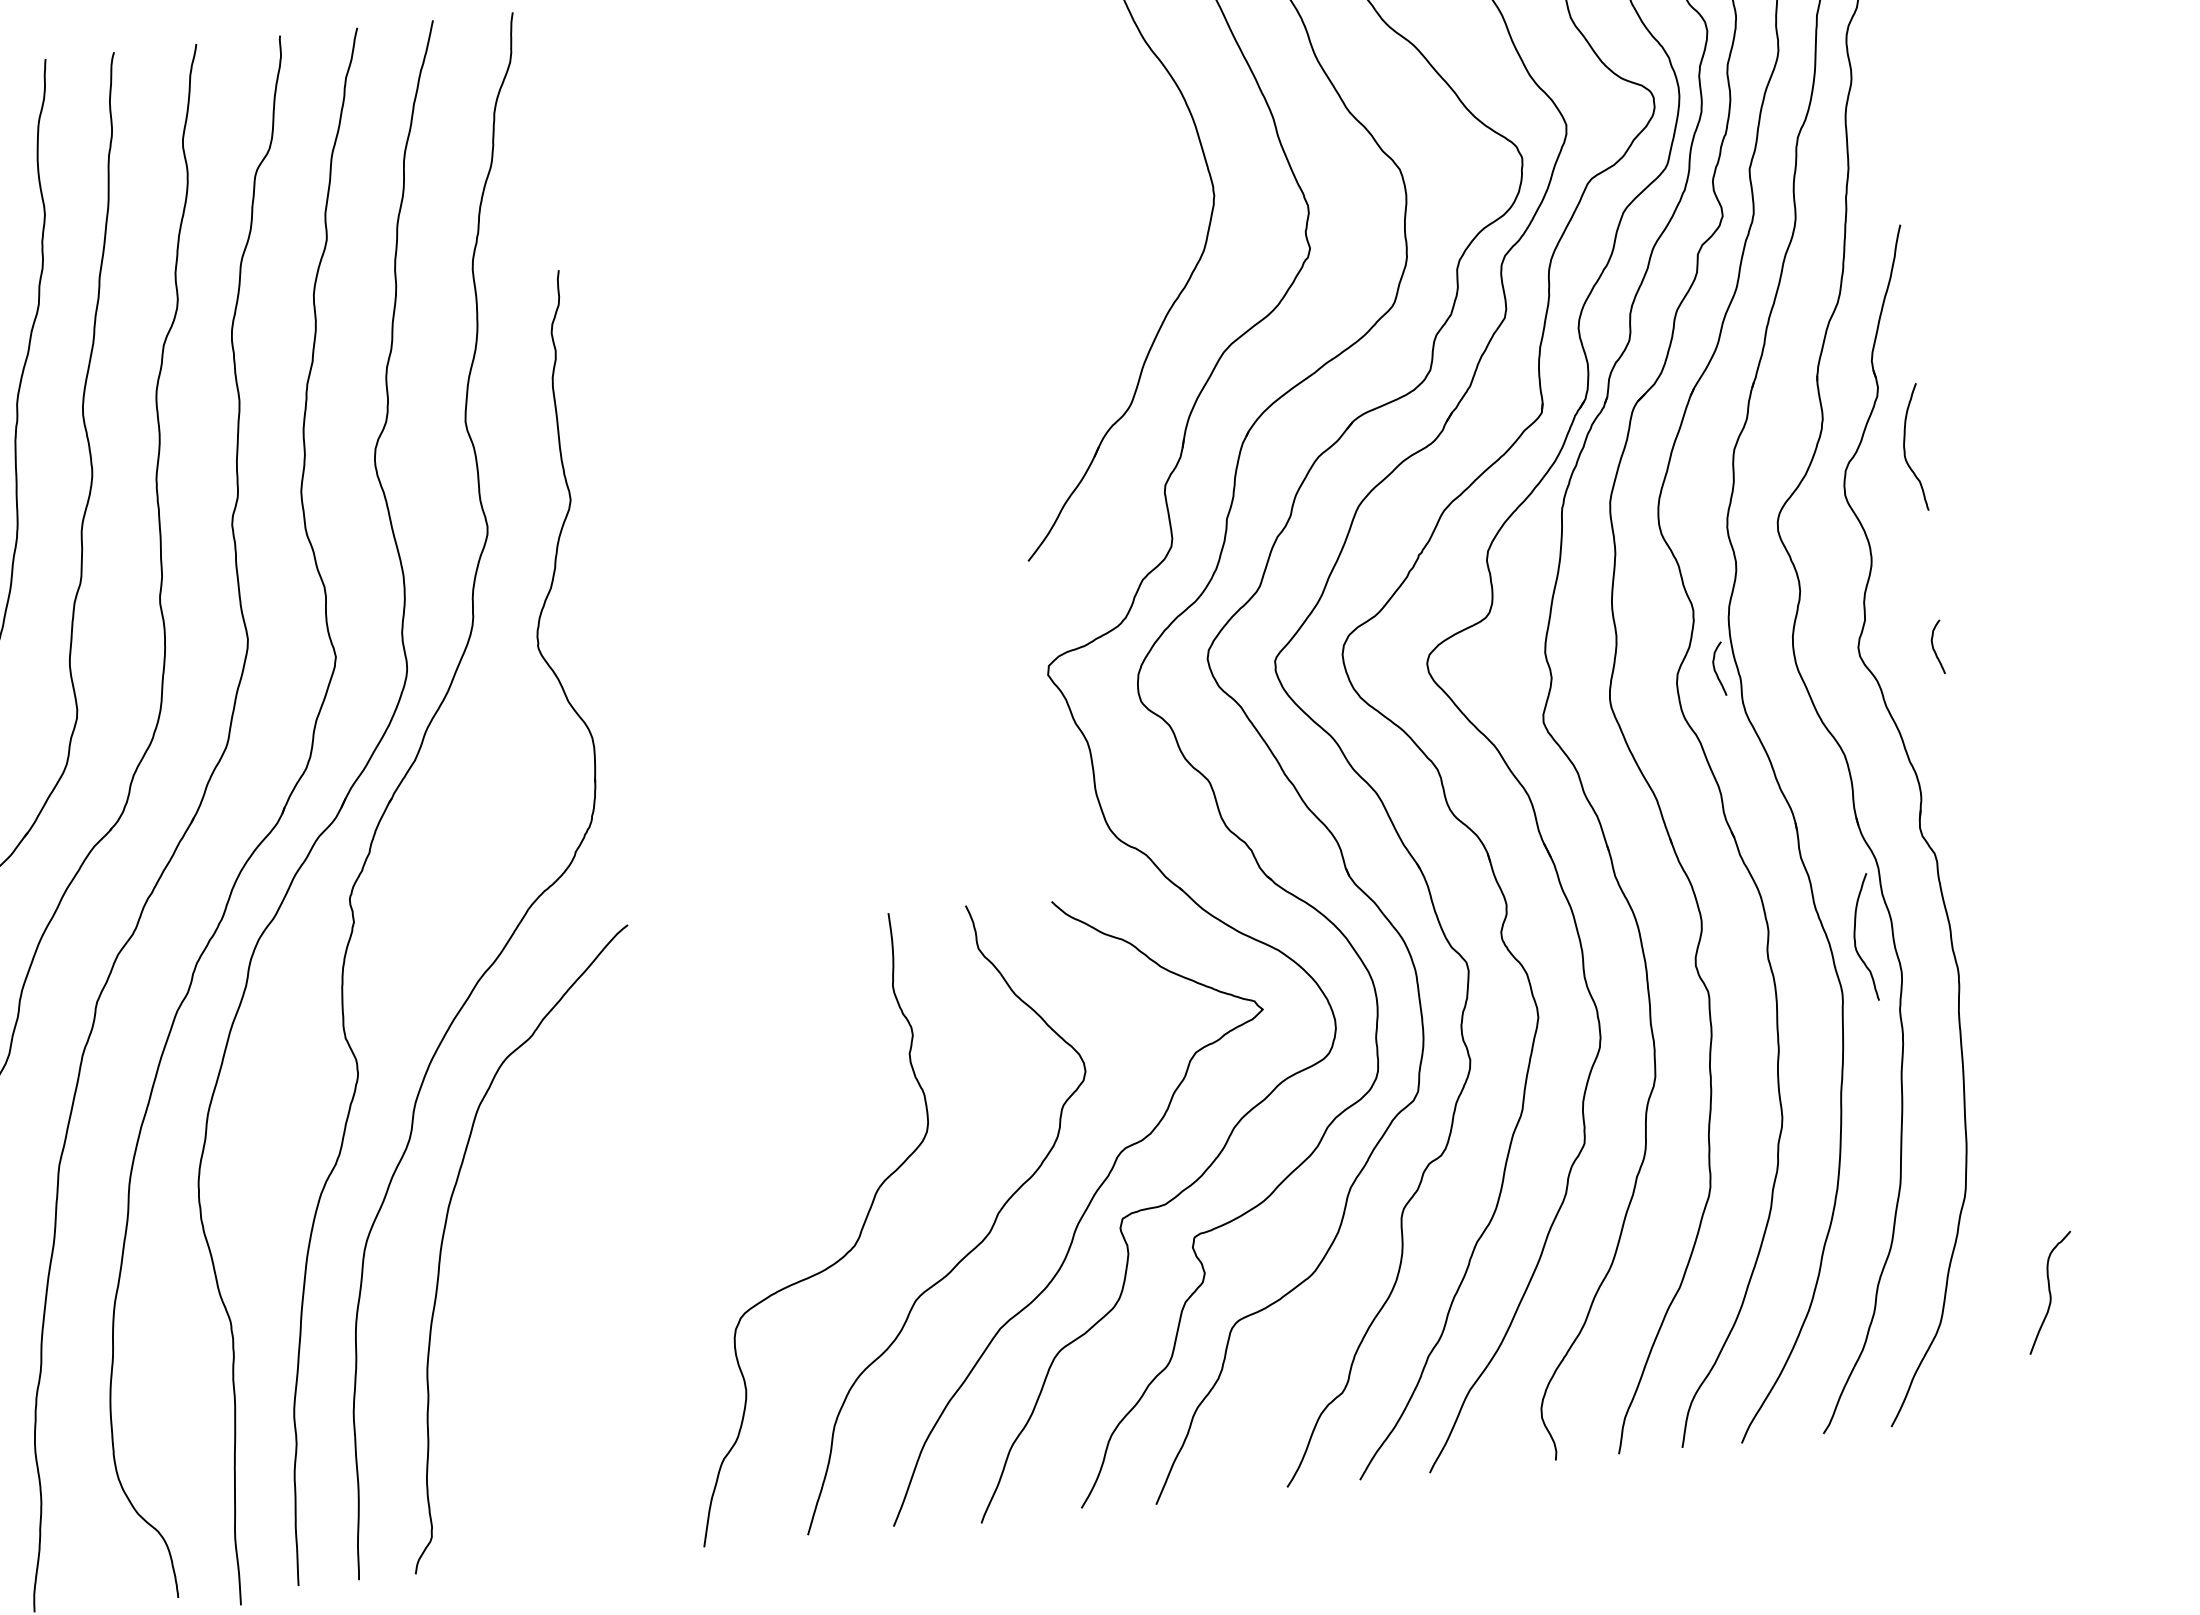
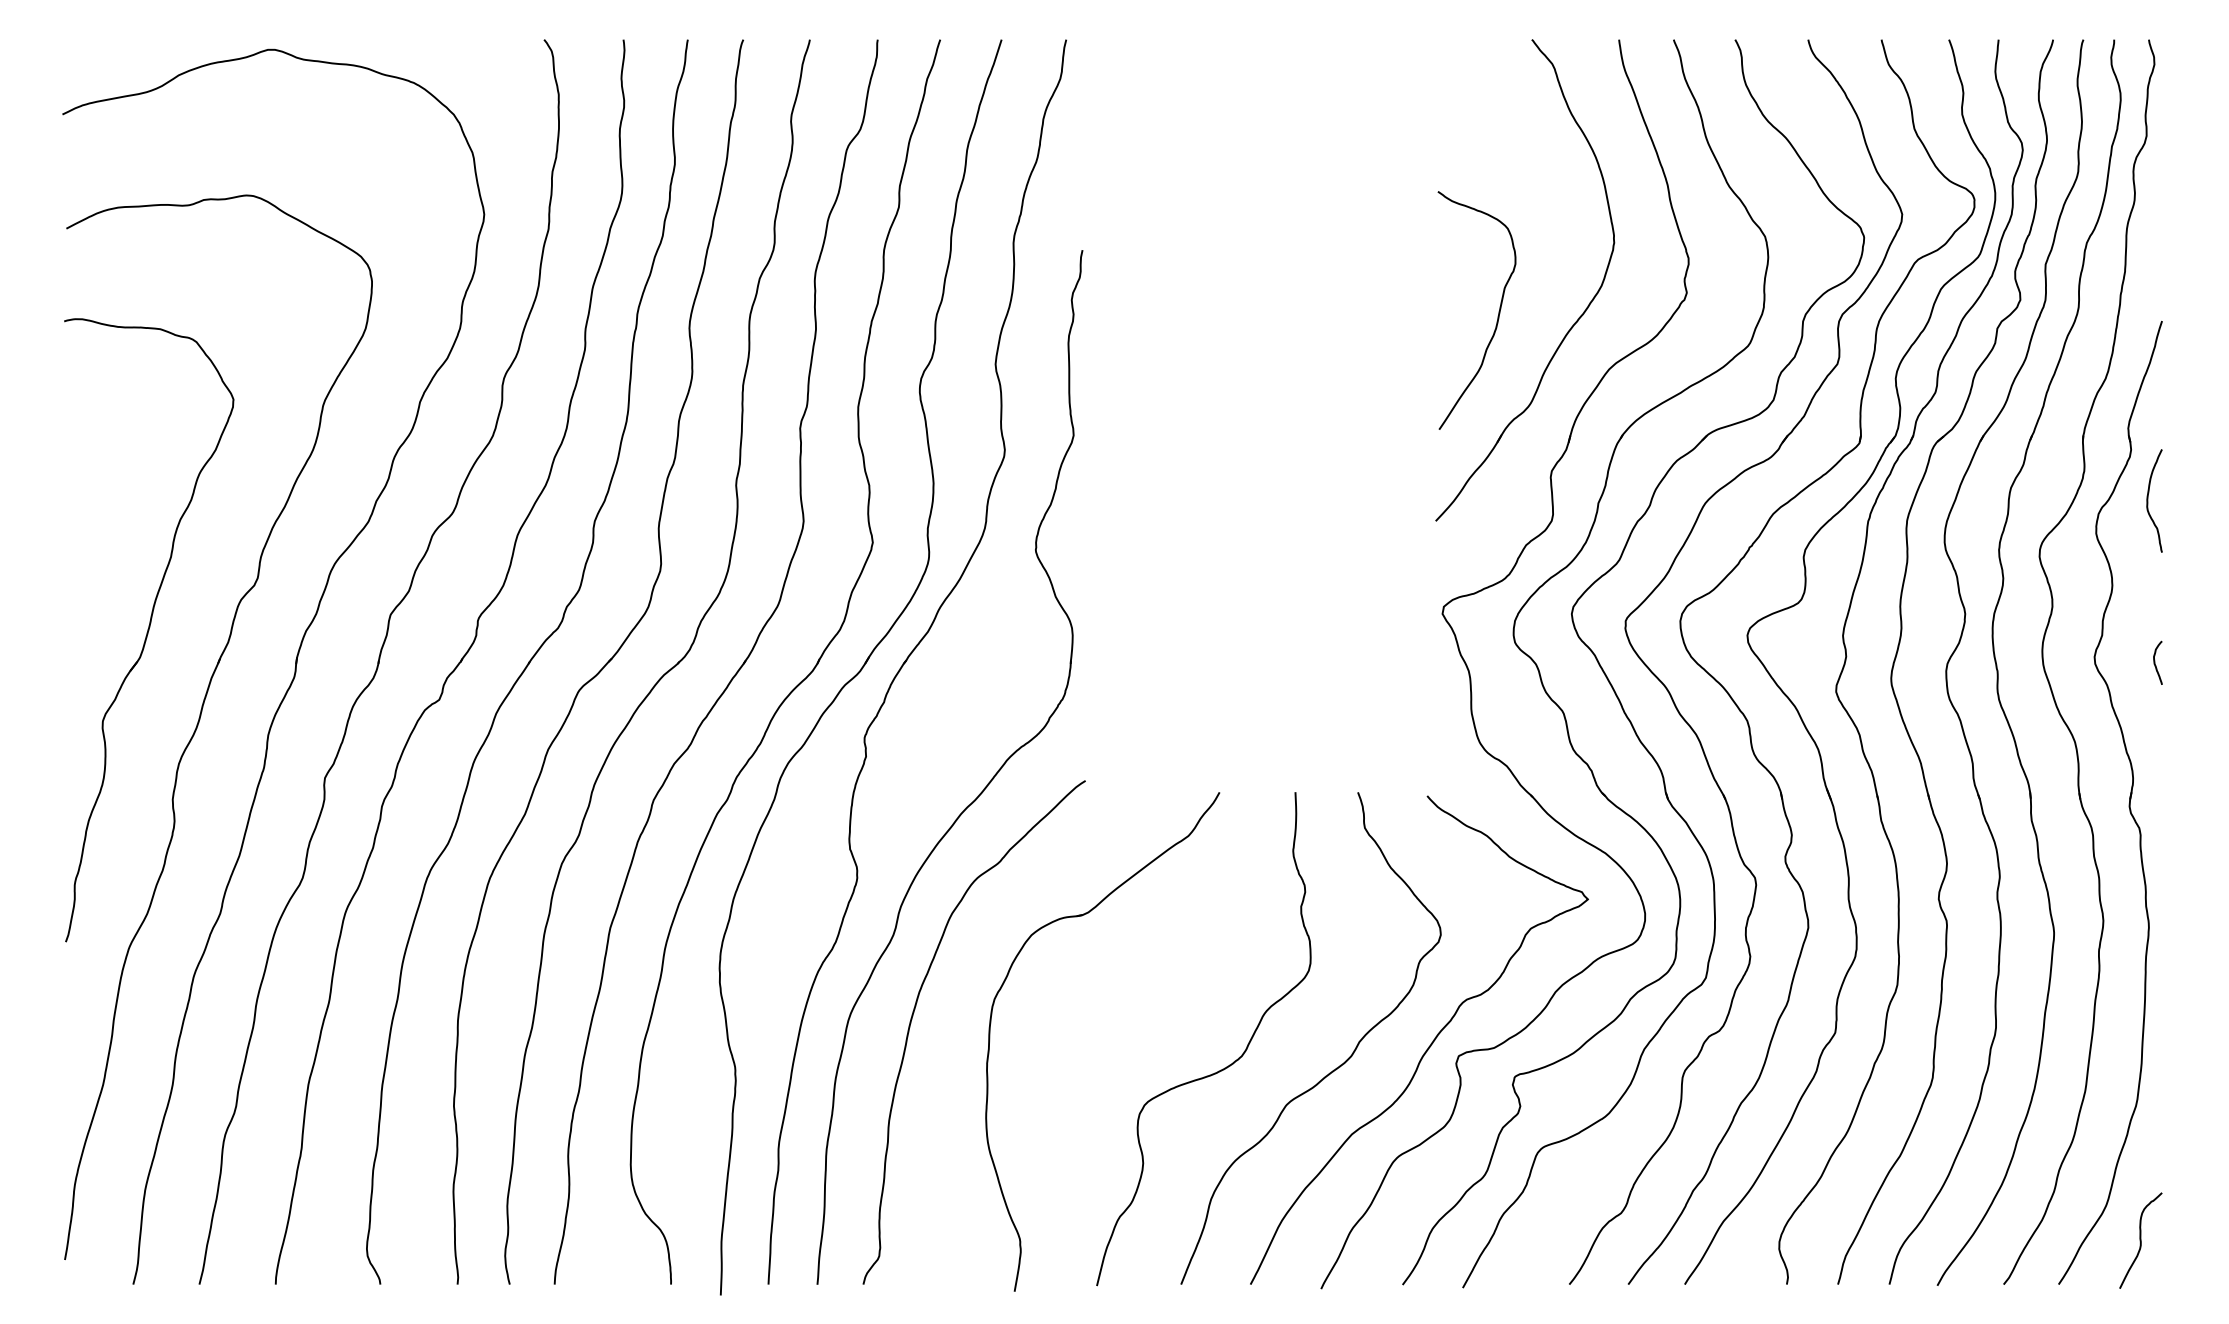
curve: (1079, 301) -> (1497, 316), added
curve: (1715, 668) -> (1978, 662), removed
curve: (1856, 937) -> (2069, 889), removed
part: (542, 1257) -> (990, 1040), added
curve: (2049, 1292) -> (2140, 1240), moved

